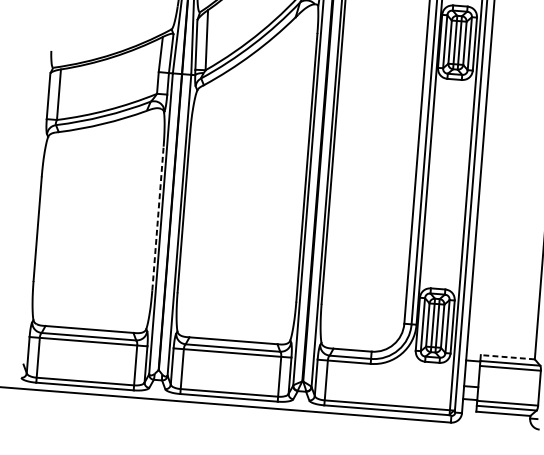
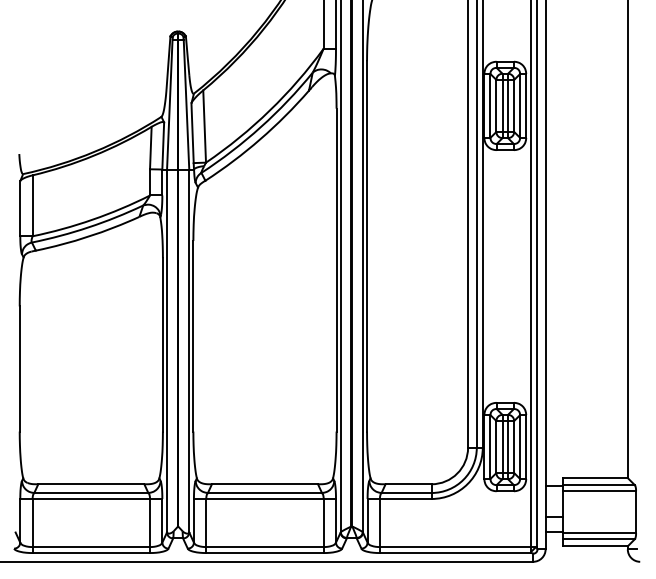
line: (157, 218) -> (162, 344), dashed -> solid
line: (508, 357) -> (595, 478), dashed -> solid

